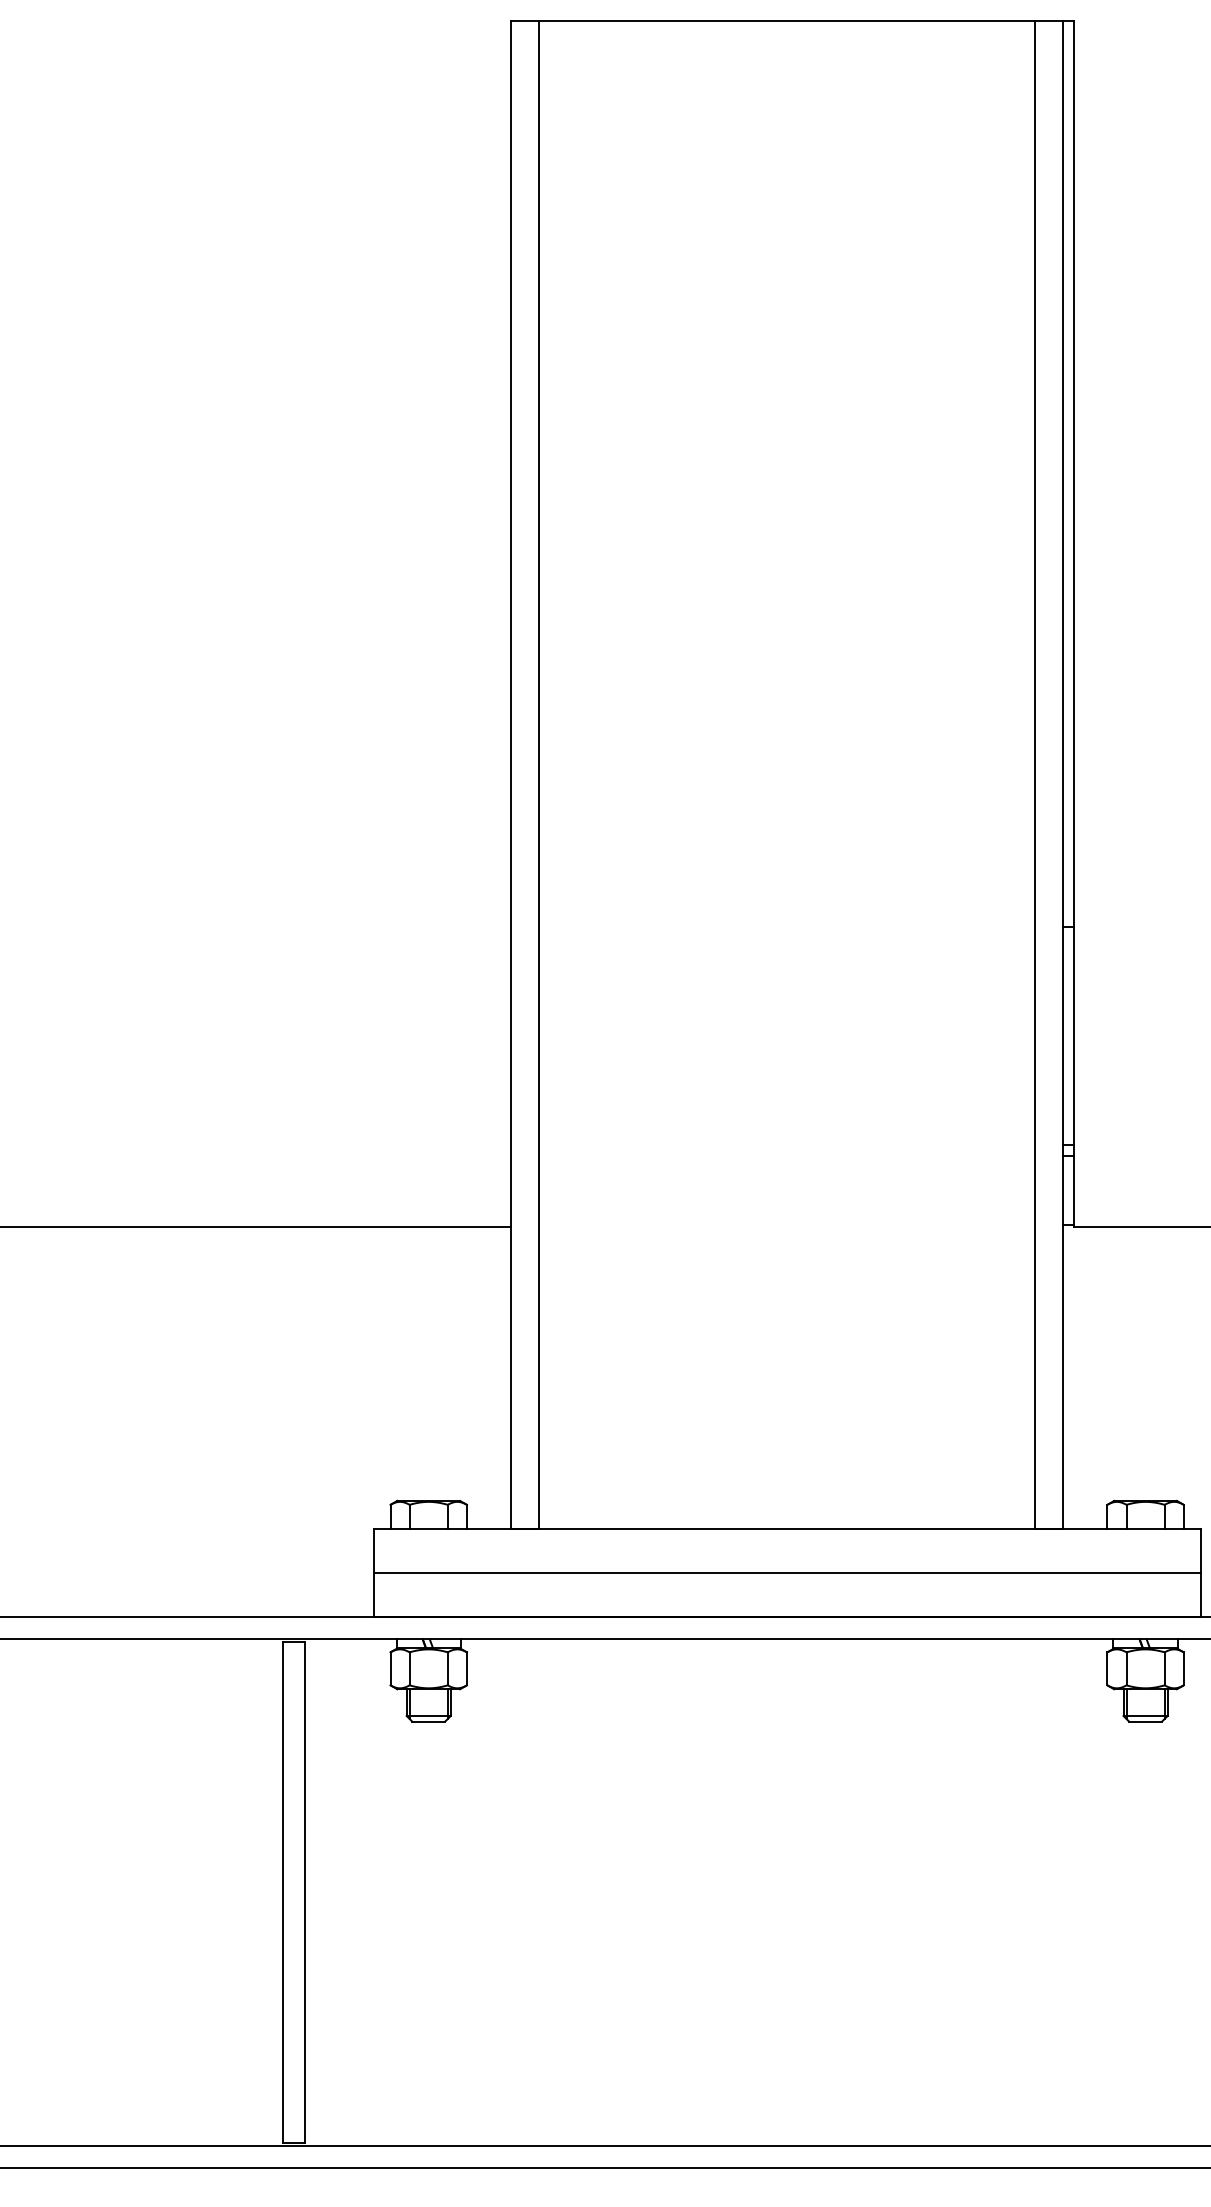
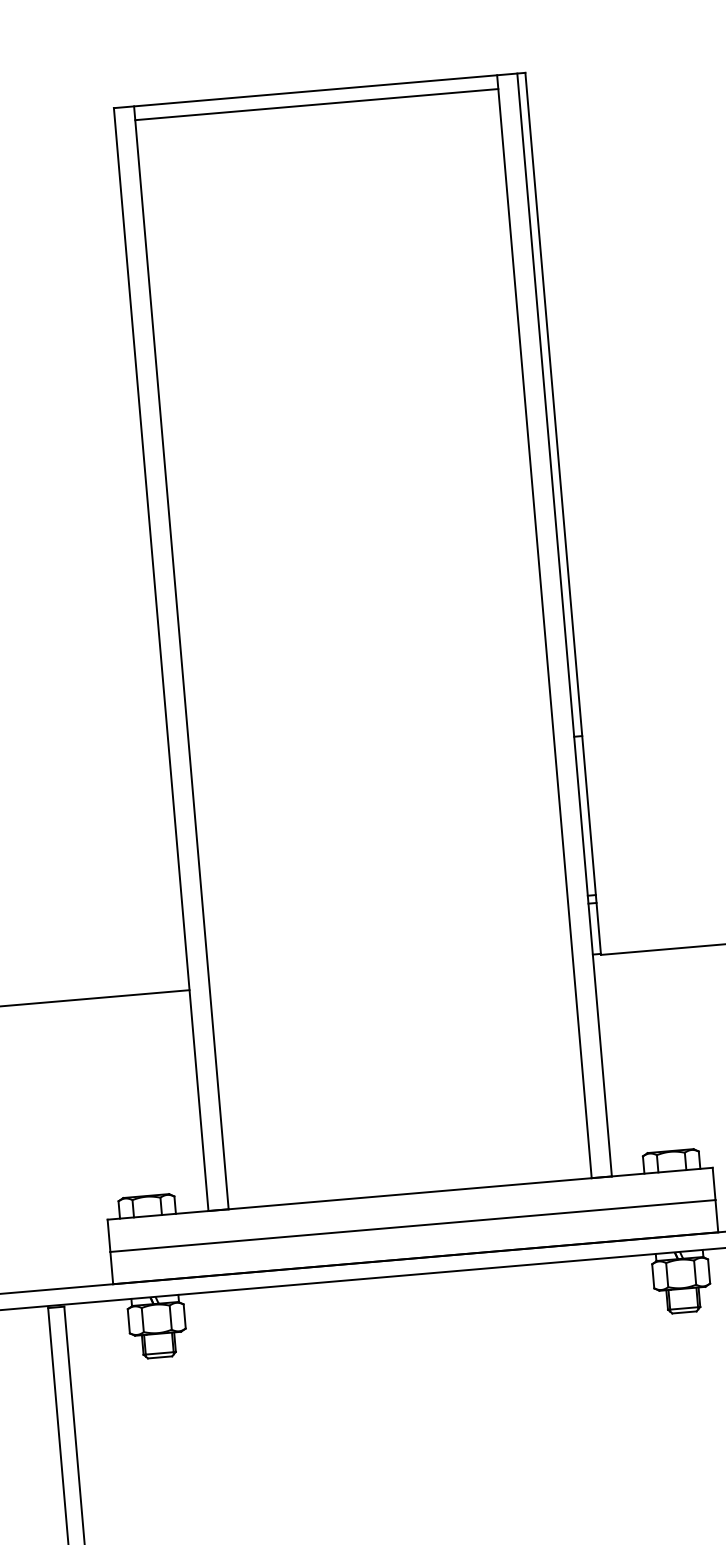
line: (787, 39) -> (317, 104), added

